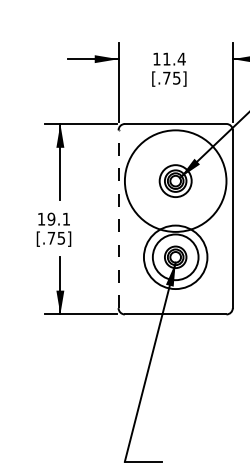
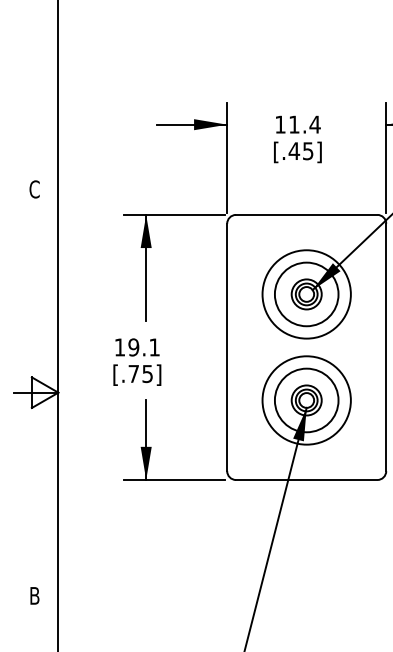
text: (166, 77) -> (294, 150), [.75] -> [.45]
circle: (175, 181) -> (306, 294), size x0.62
circle: (175, 181) -> (306, 294), size x1.43
line: (118, 219) -> (227, 347), dashed -> solid

